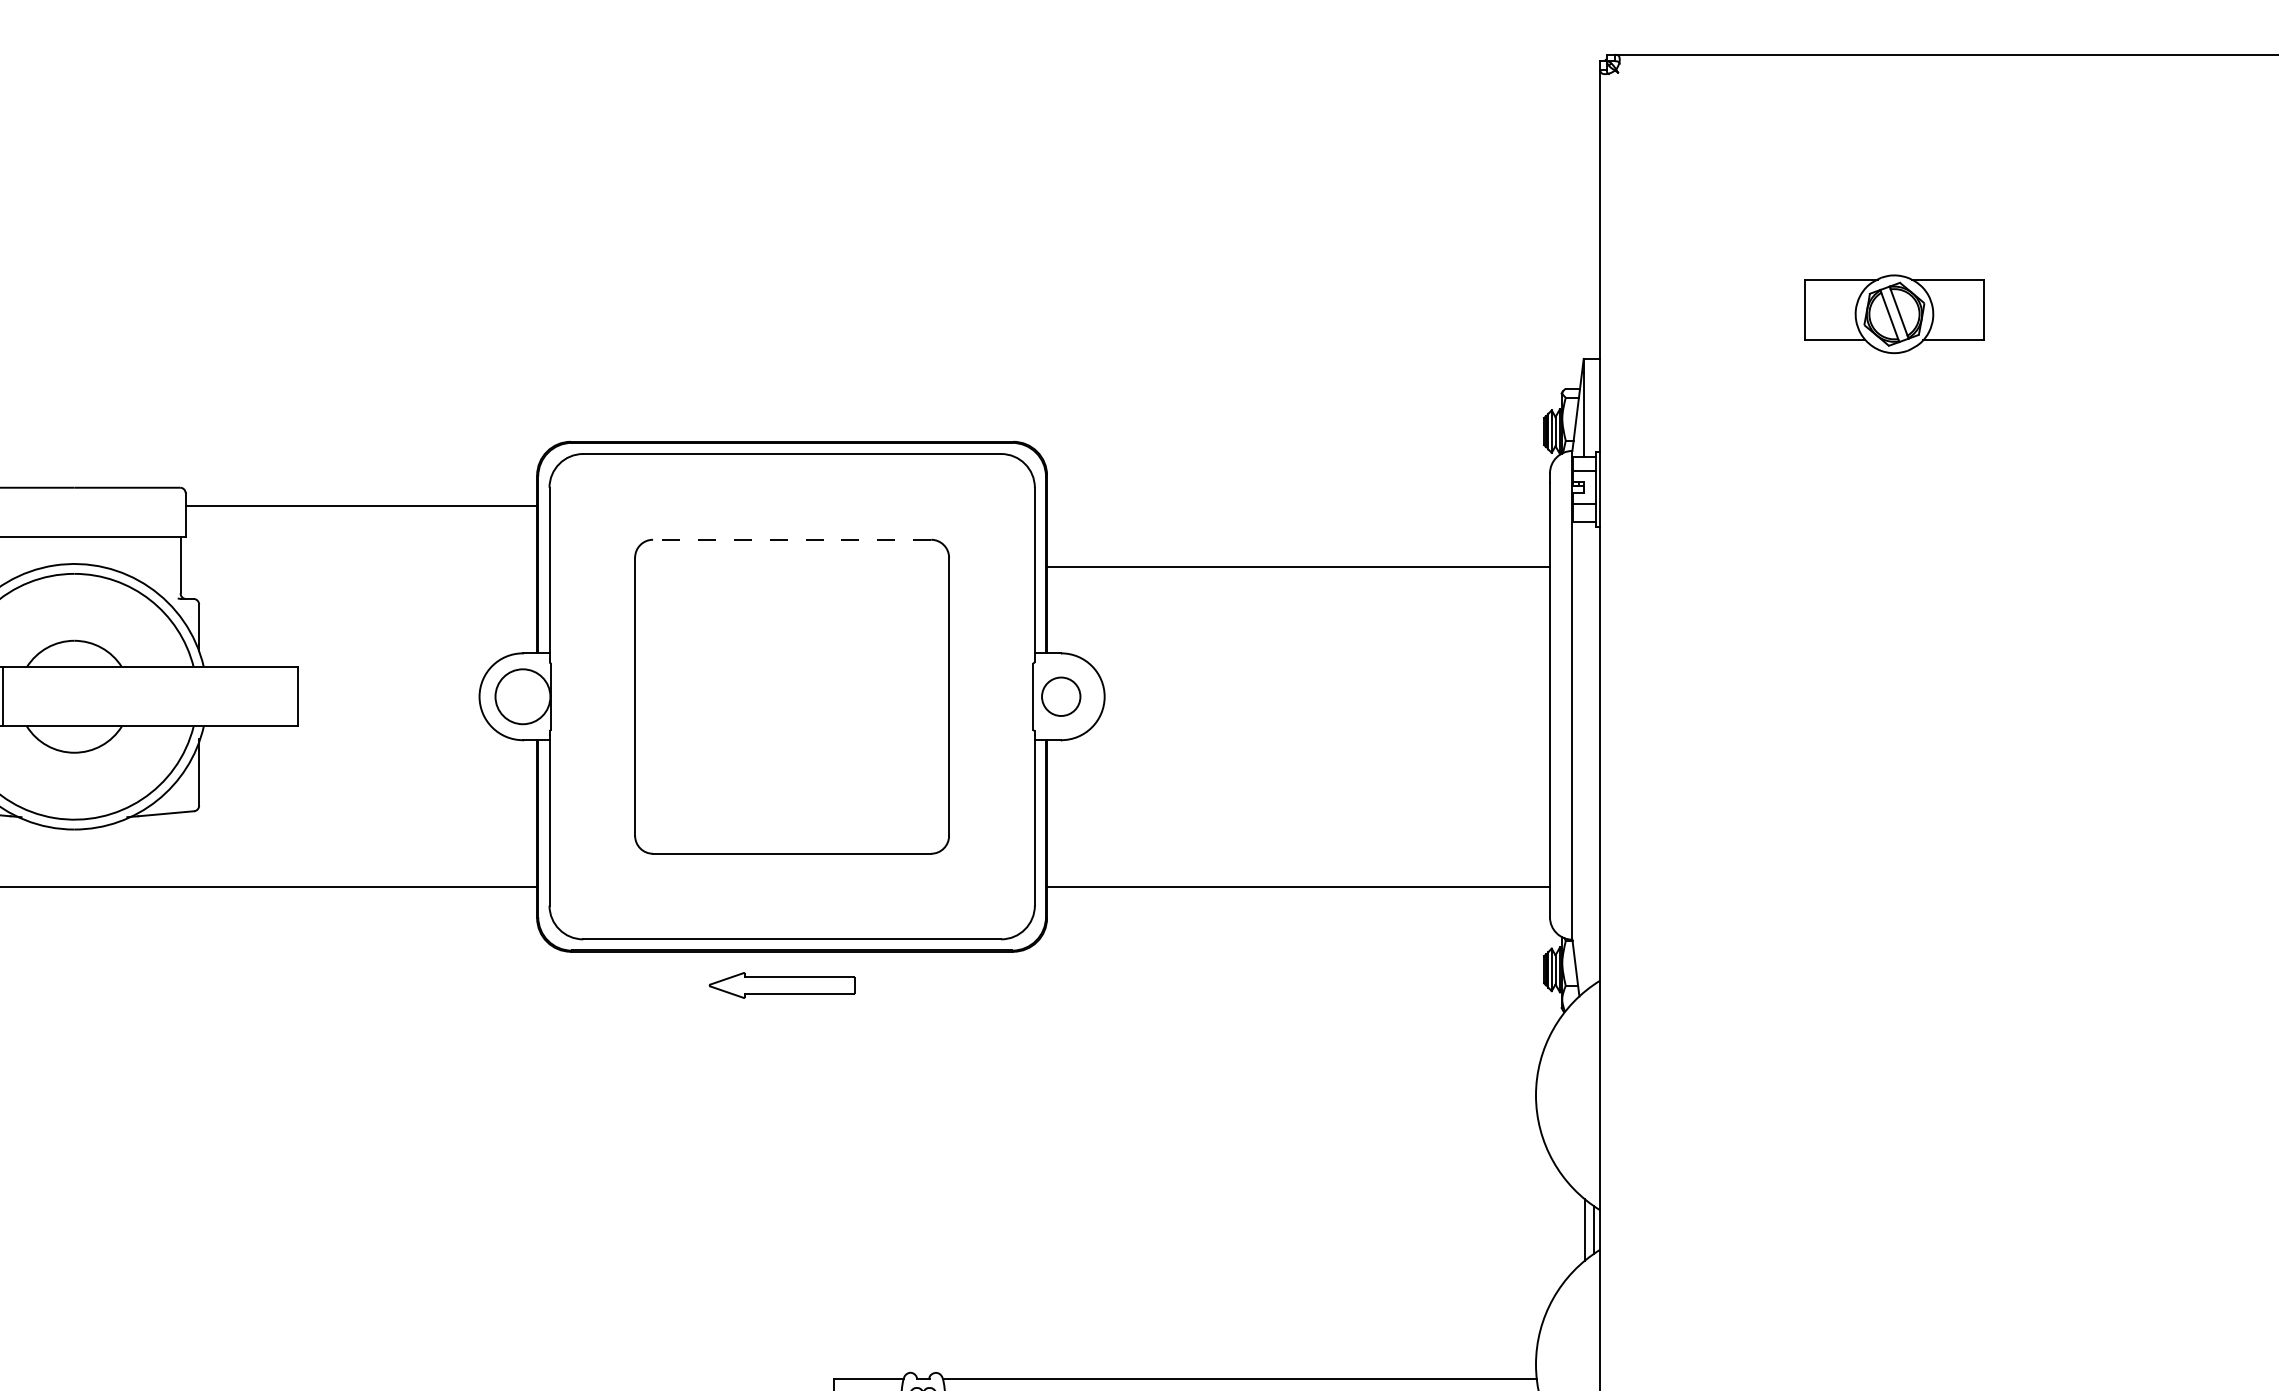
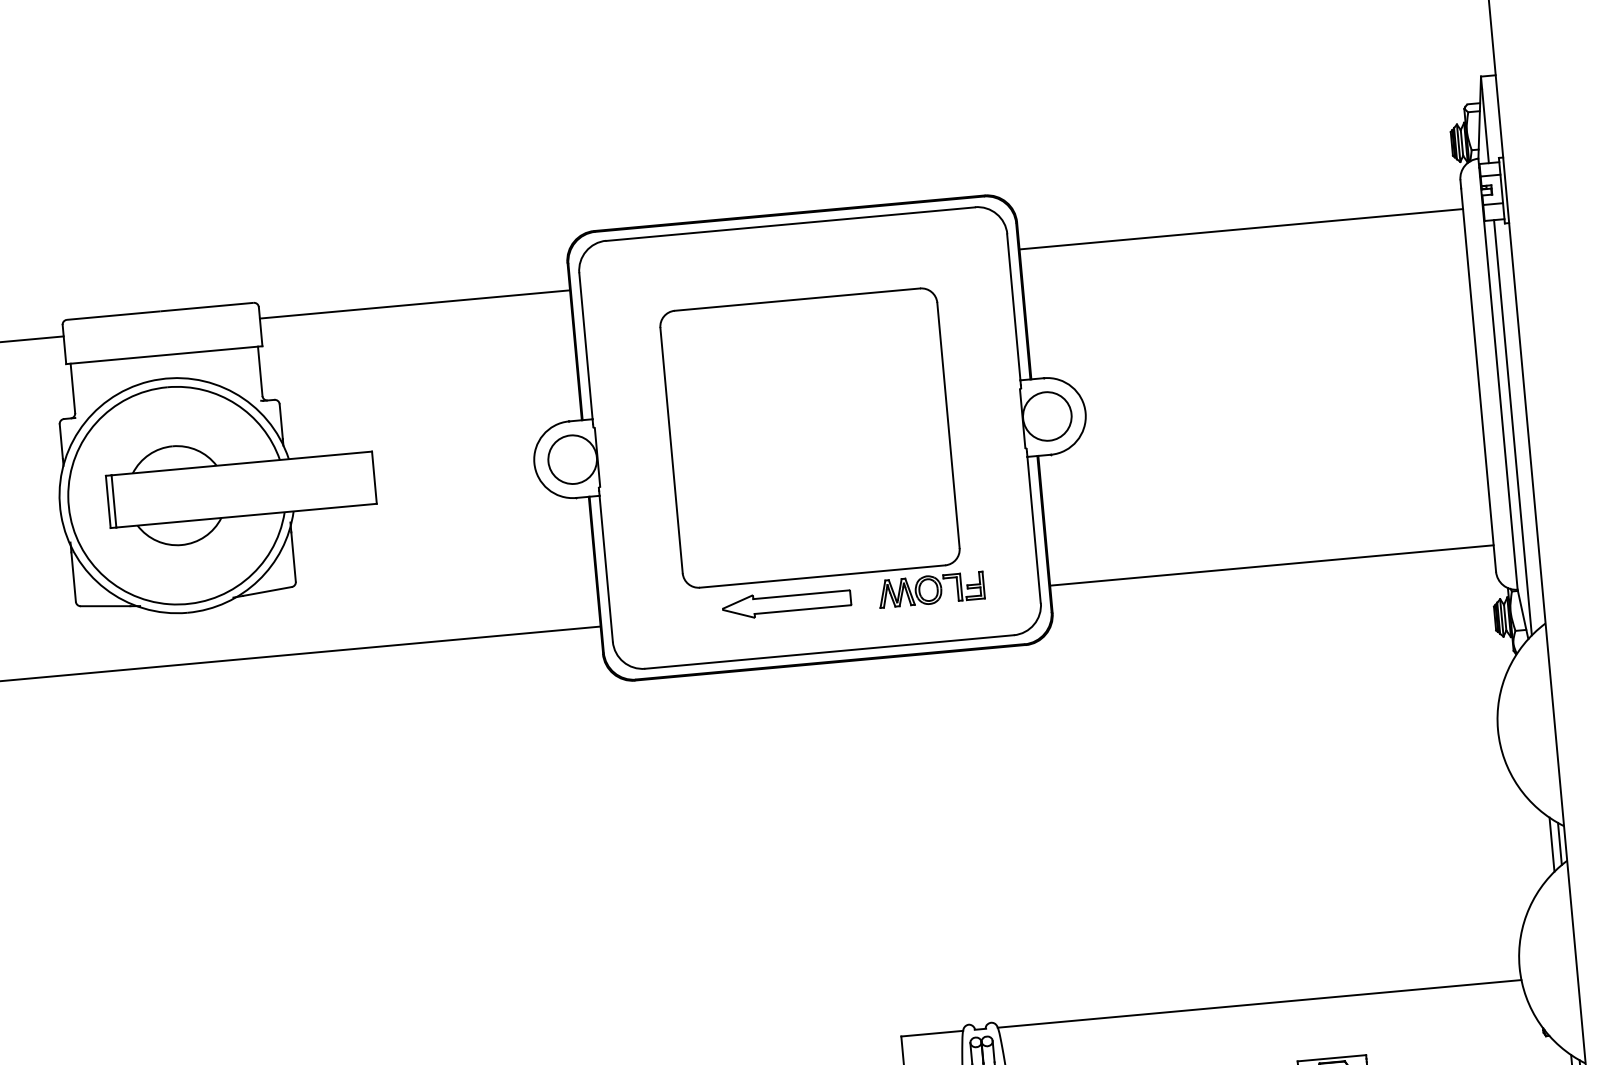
line: (791, 539) -> (796, 299), dashed -> solid
line: (1298, 567) -> (1241, 229), moved
circle: (1060, 696) -> (1046, 416), size x1.43
line: (1583, 756) -> (1512, 427), added
part: (912, 879) -> (930, 589), added
part: (781, 985) -> (786, 603), moved

